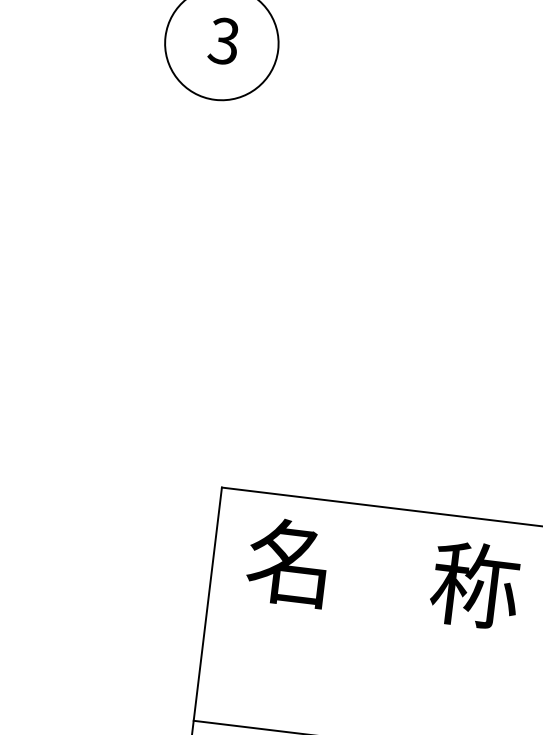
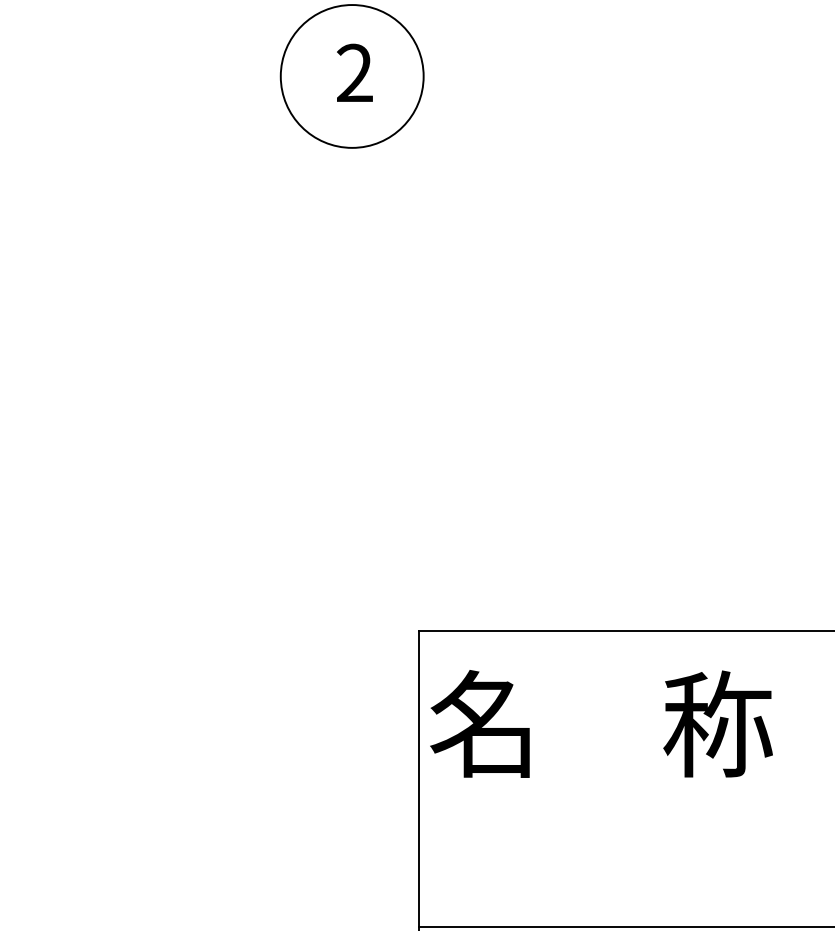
text: (223, 41) -> (354, 73), 3 -> 2
text: (383, 573) -> (601, 723), moved

